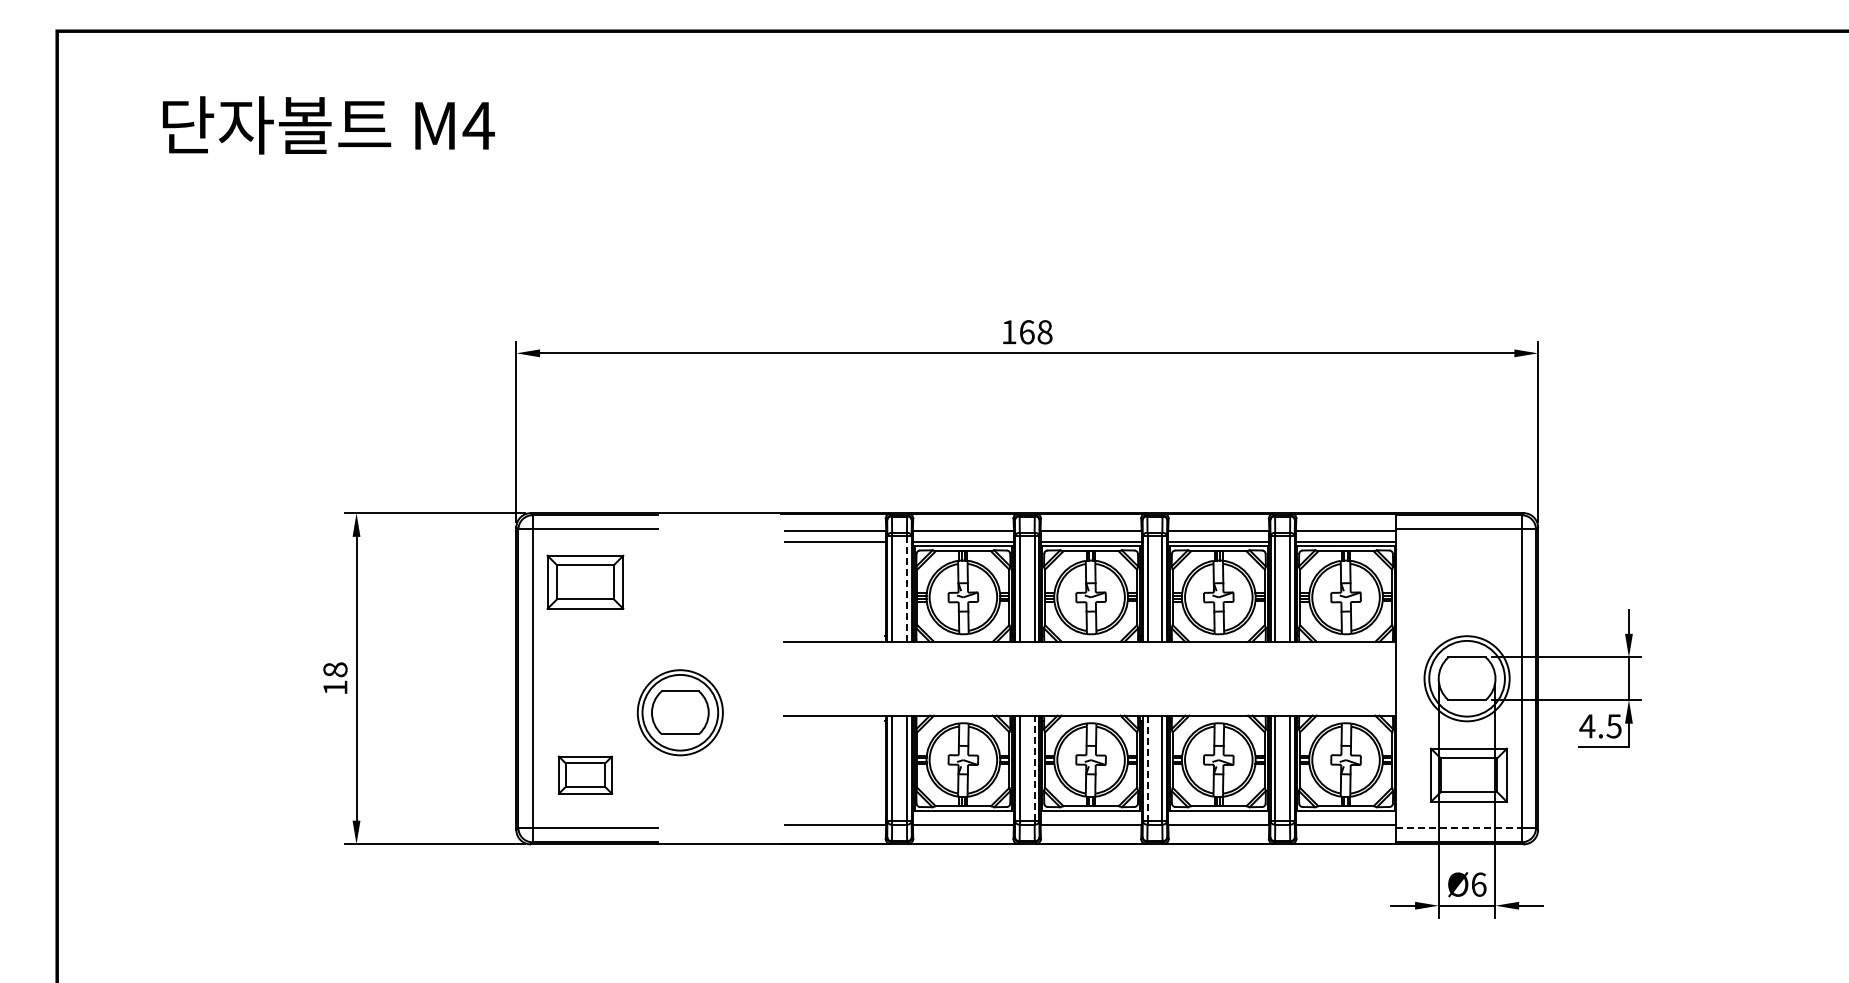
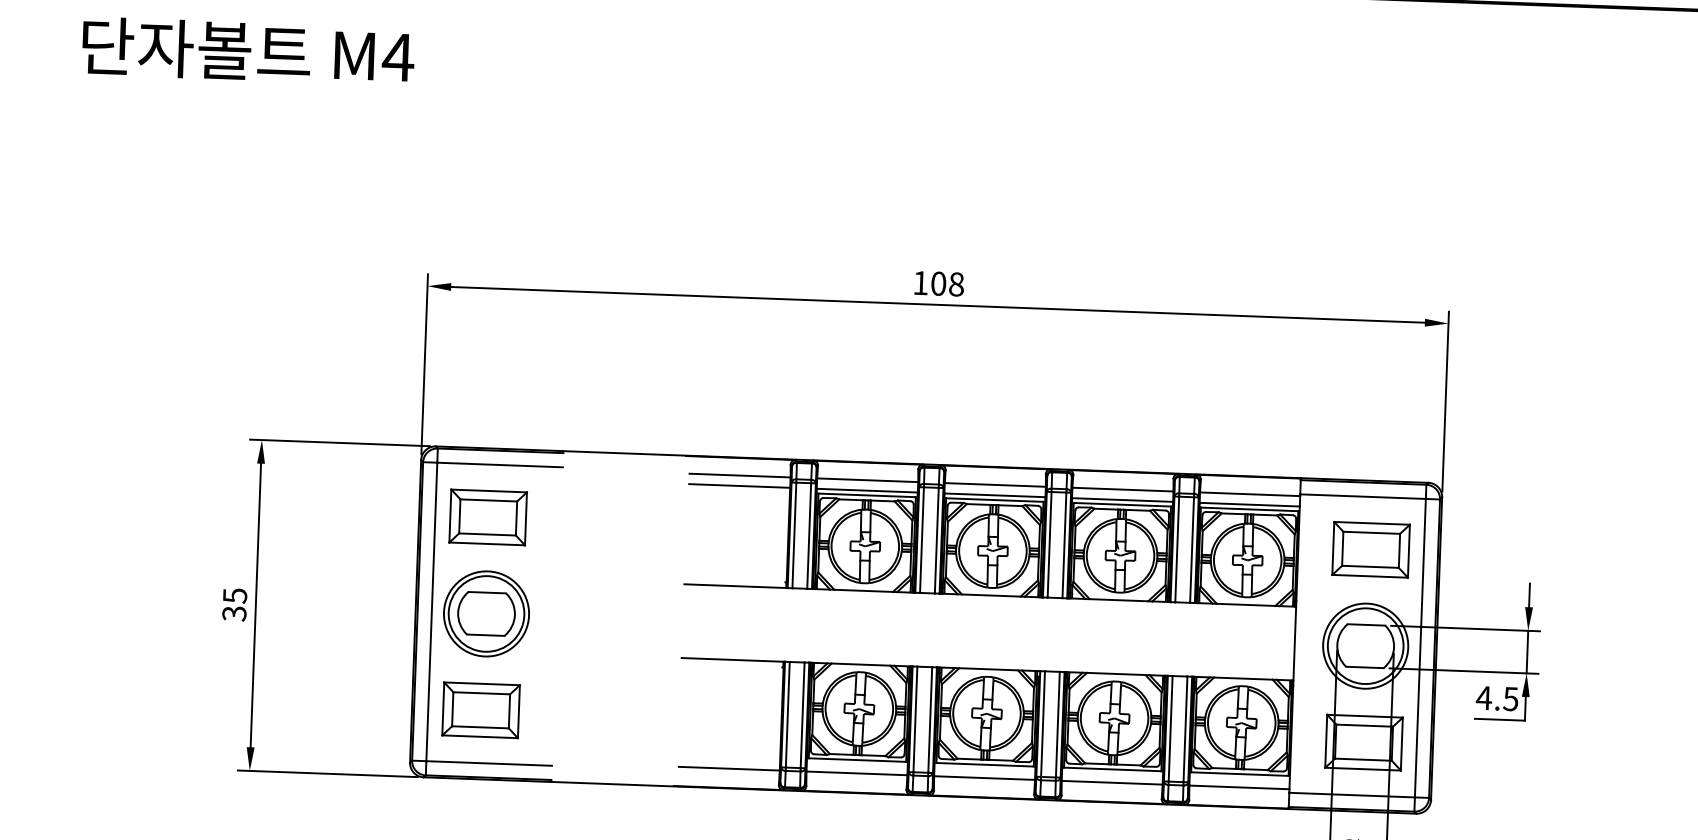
text: (1027, 332) -> (939, 284), 168 -> 108
part: (1468, 581) -> (1370, 549), added
line: (906, 589) -> (808, 536), dashed -> solid
text: (335, 678) -> (234, 604), 18 -> 35
part: (679, 712) -> (485, 613), moved
line: (1034, 768) -> (930, 720), dashed -> solid
line: (1147, 768) -> (1043, 724), dashed -> solid
part: (585, 774) -> (481, 709), size x1.43
line: (1458, 828) -> (1351, 795), dashed -> solid

